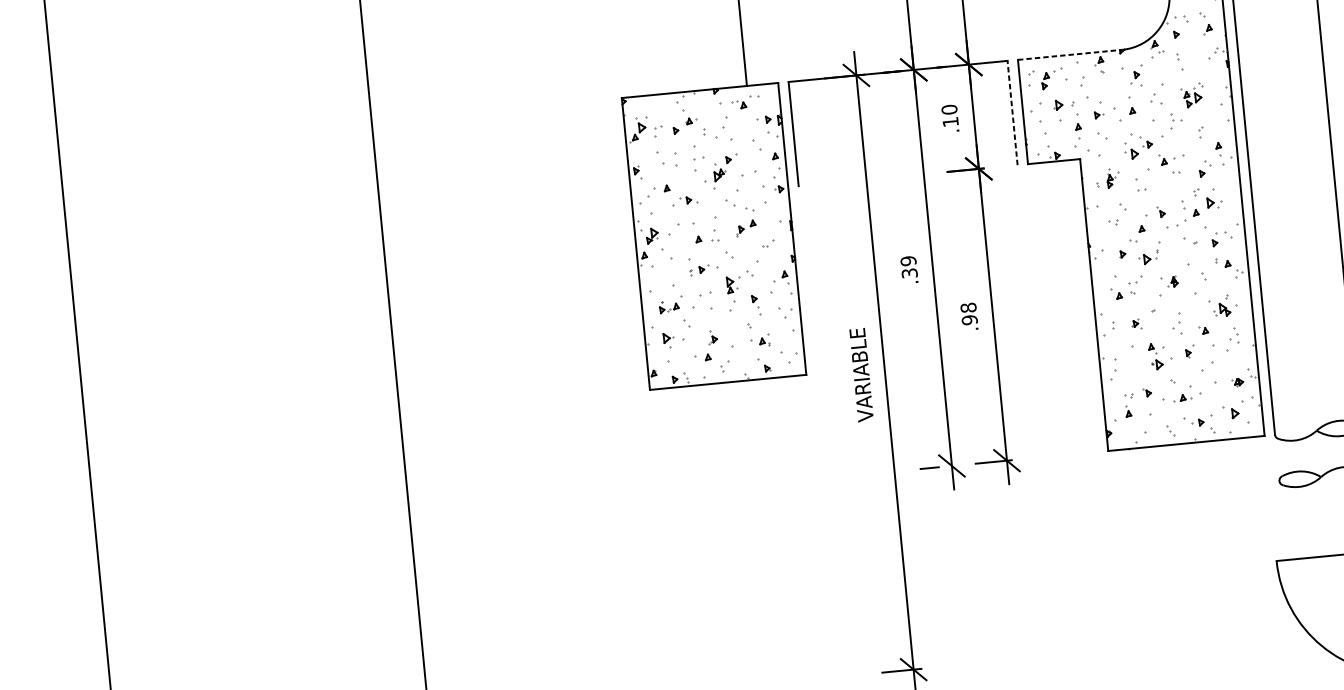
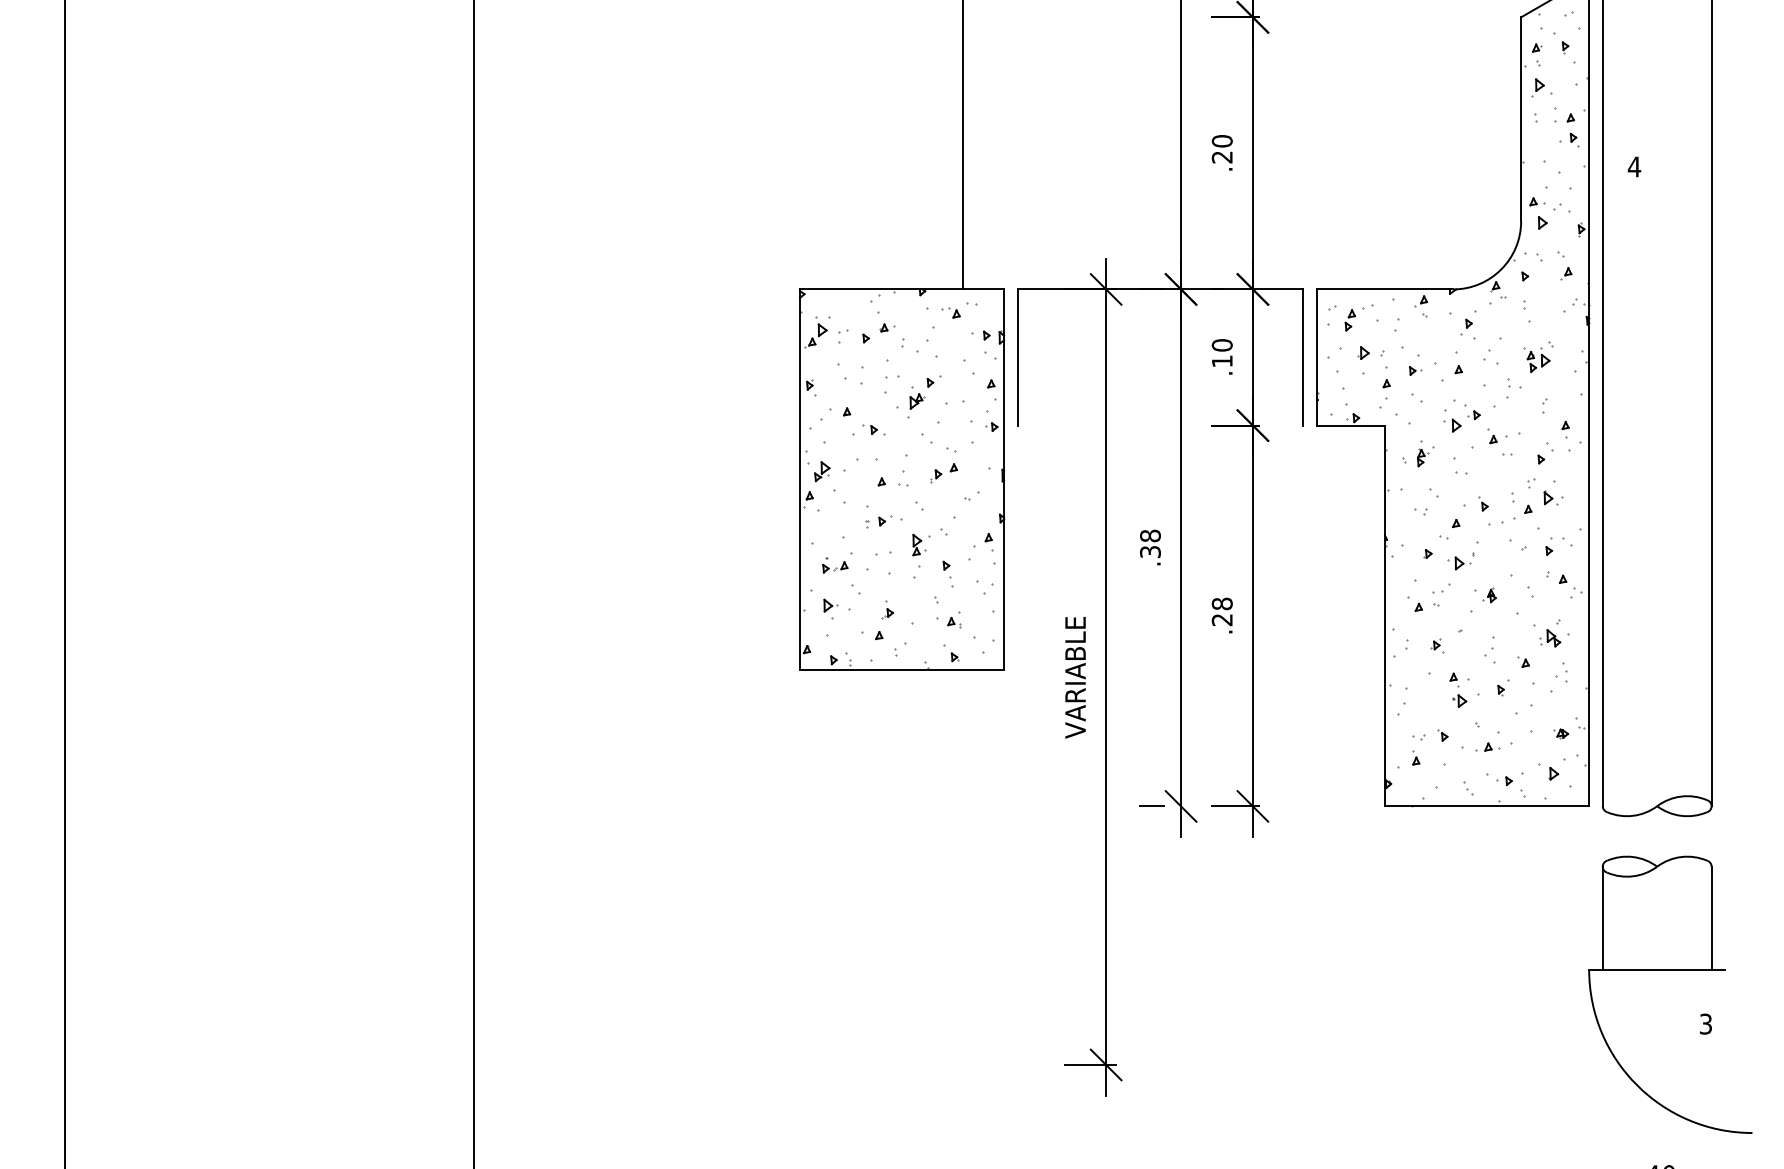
line: (1070, 54) -> (1385, 289), dashed -> solid
line: (1012, 112) -> (1303, 356), dashed -> solid
text: (908, 260) -> (1150, 535), .39 -> .38
text: (969, 319) -> (1222, 619), .98 -> .28
line: (1283, 520) -> (1602, 917), added

